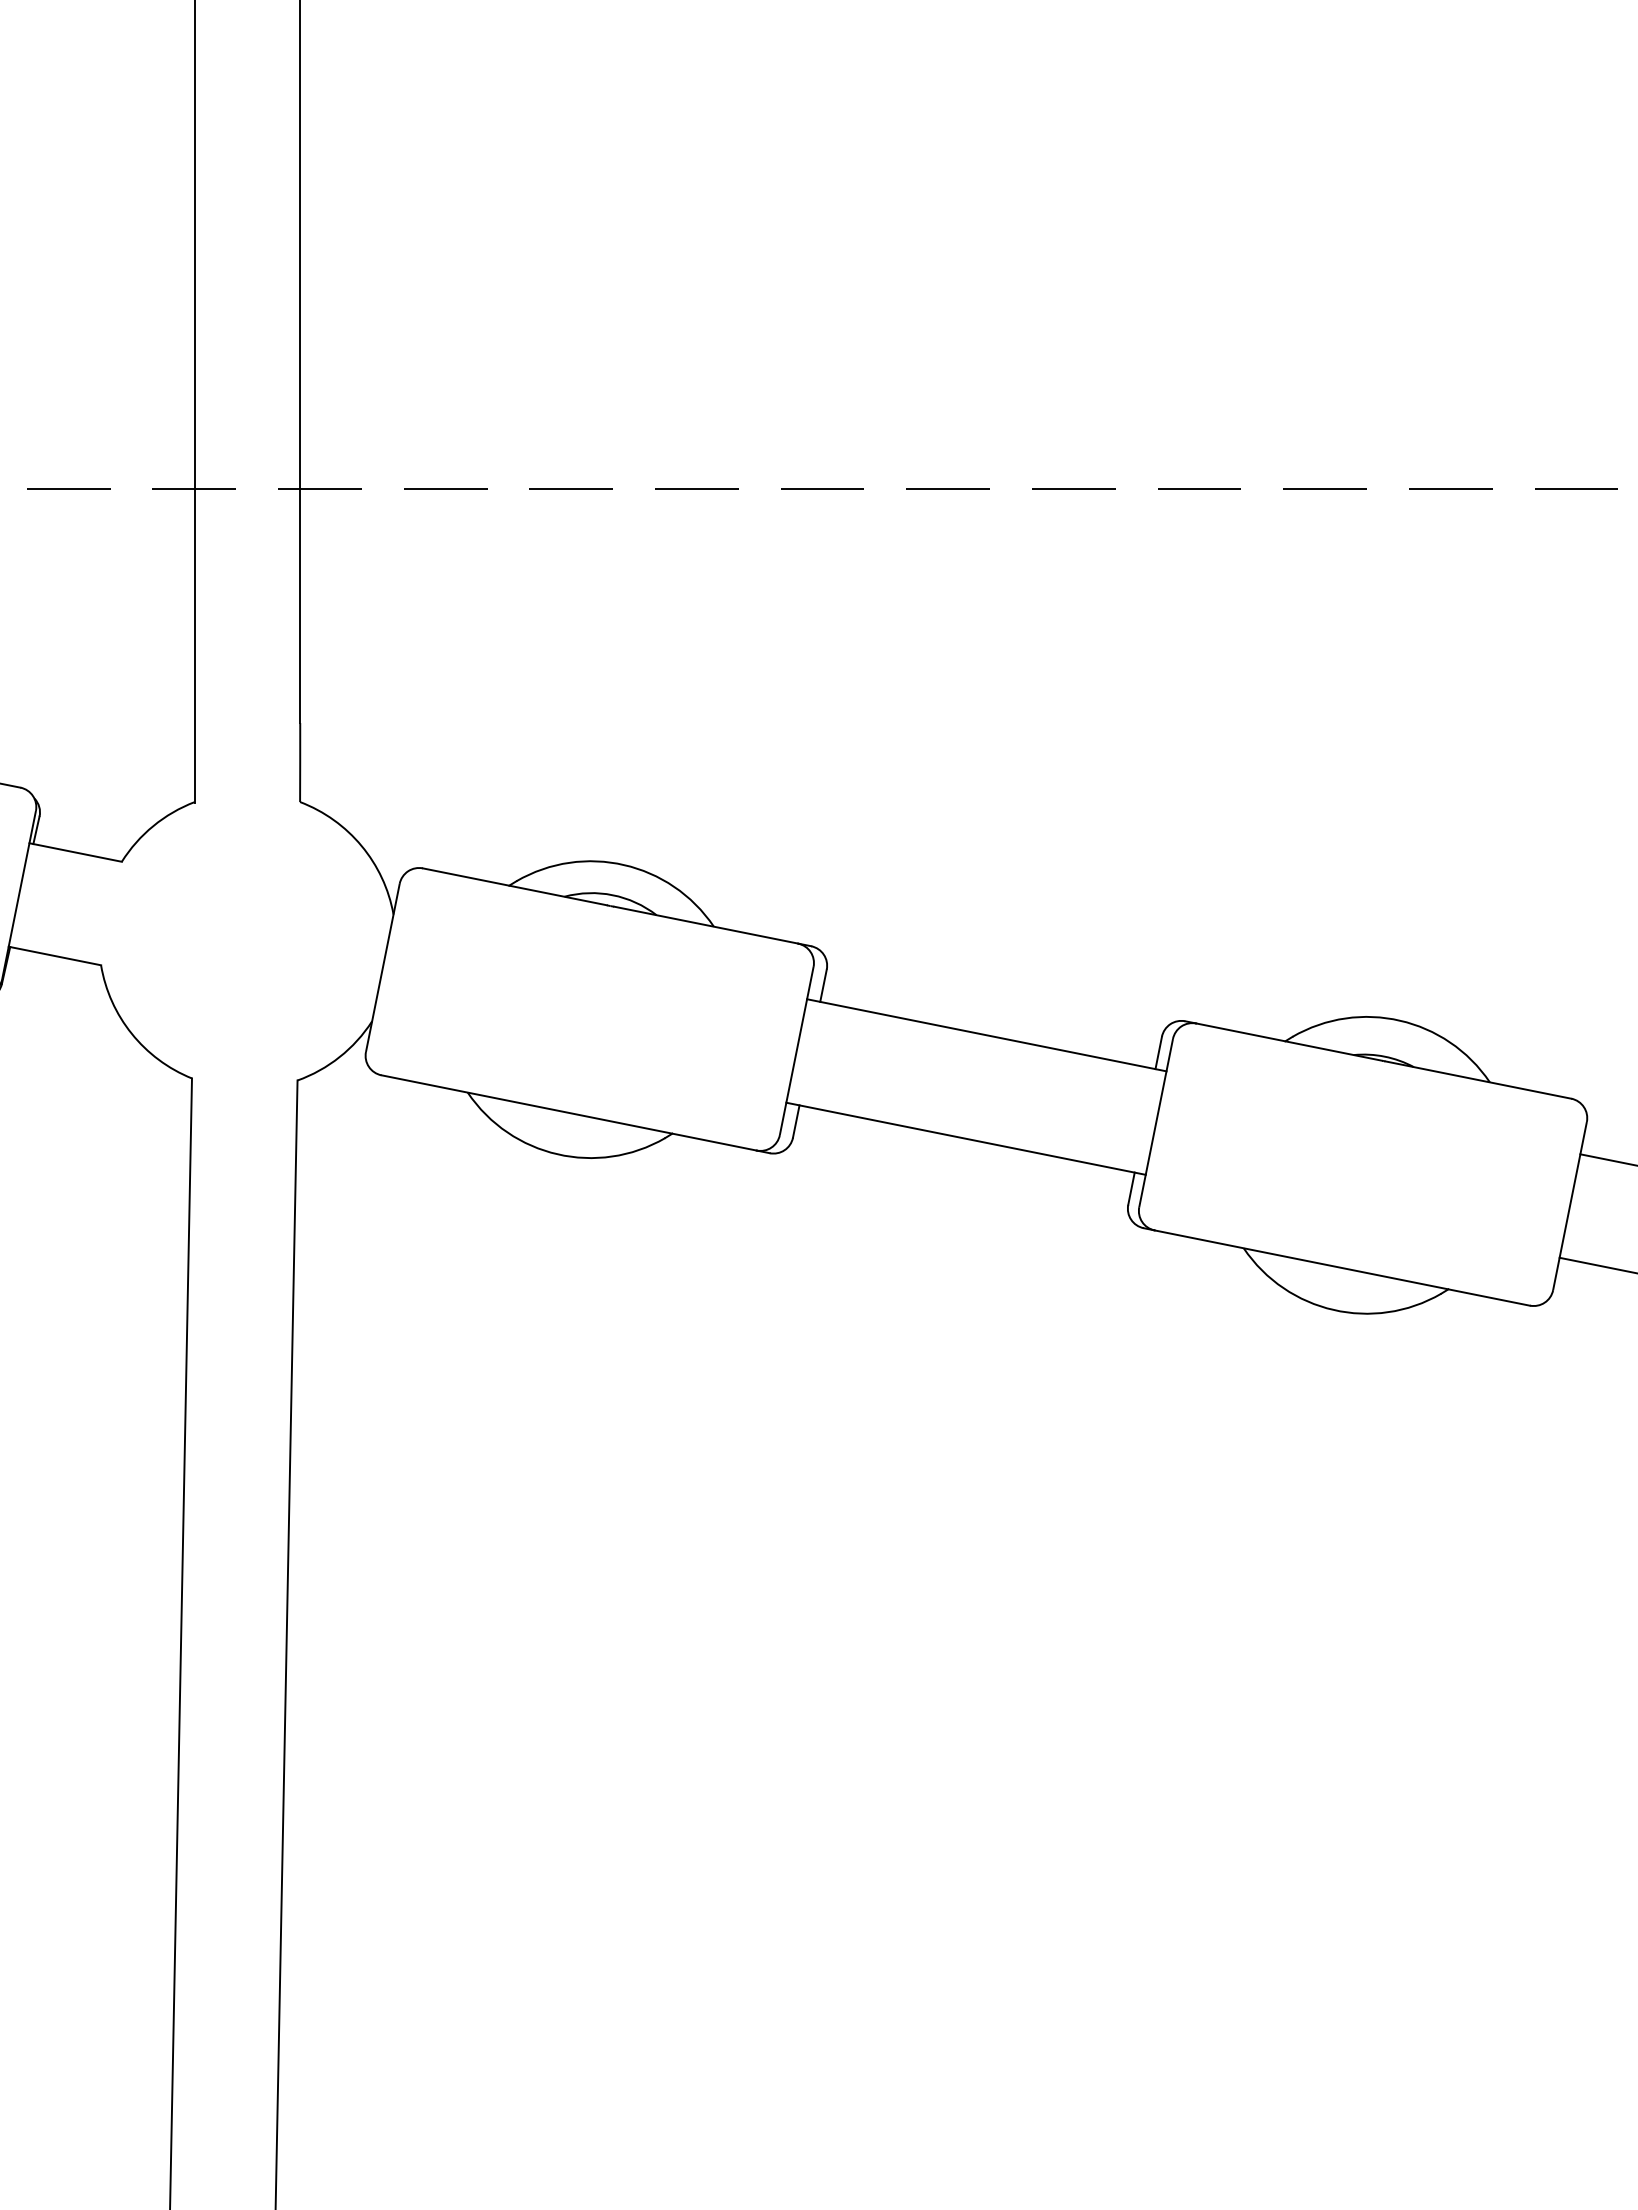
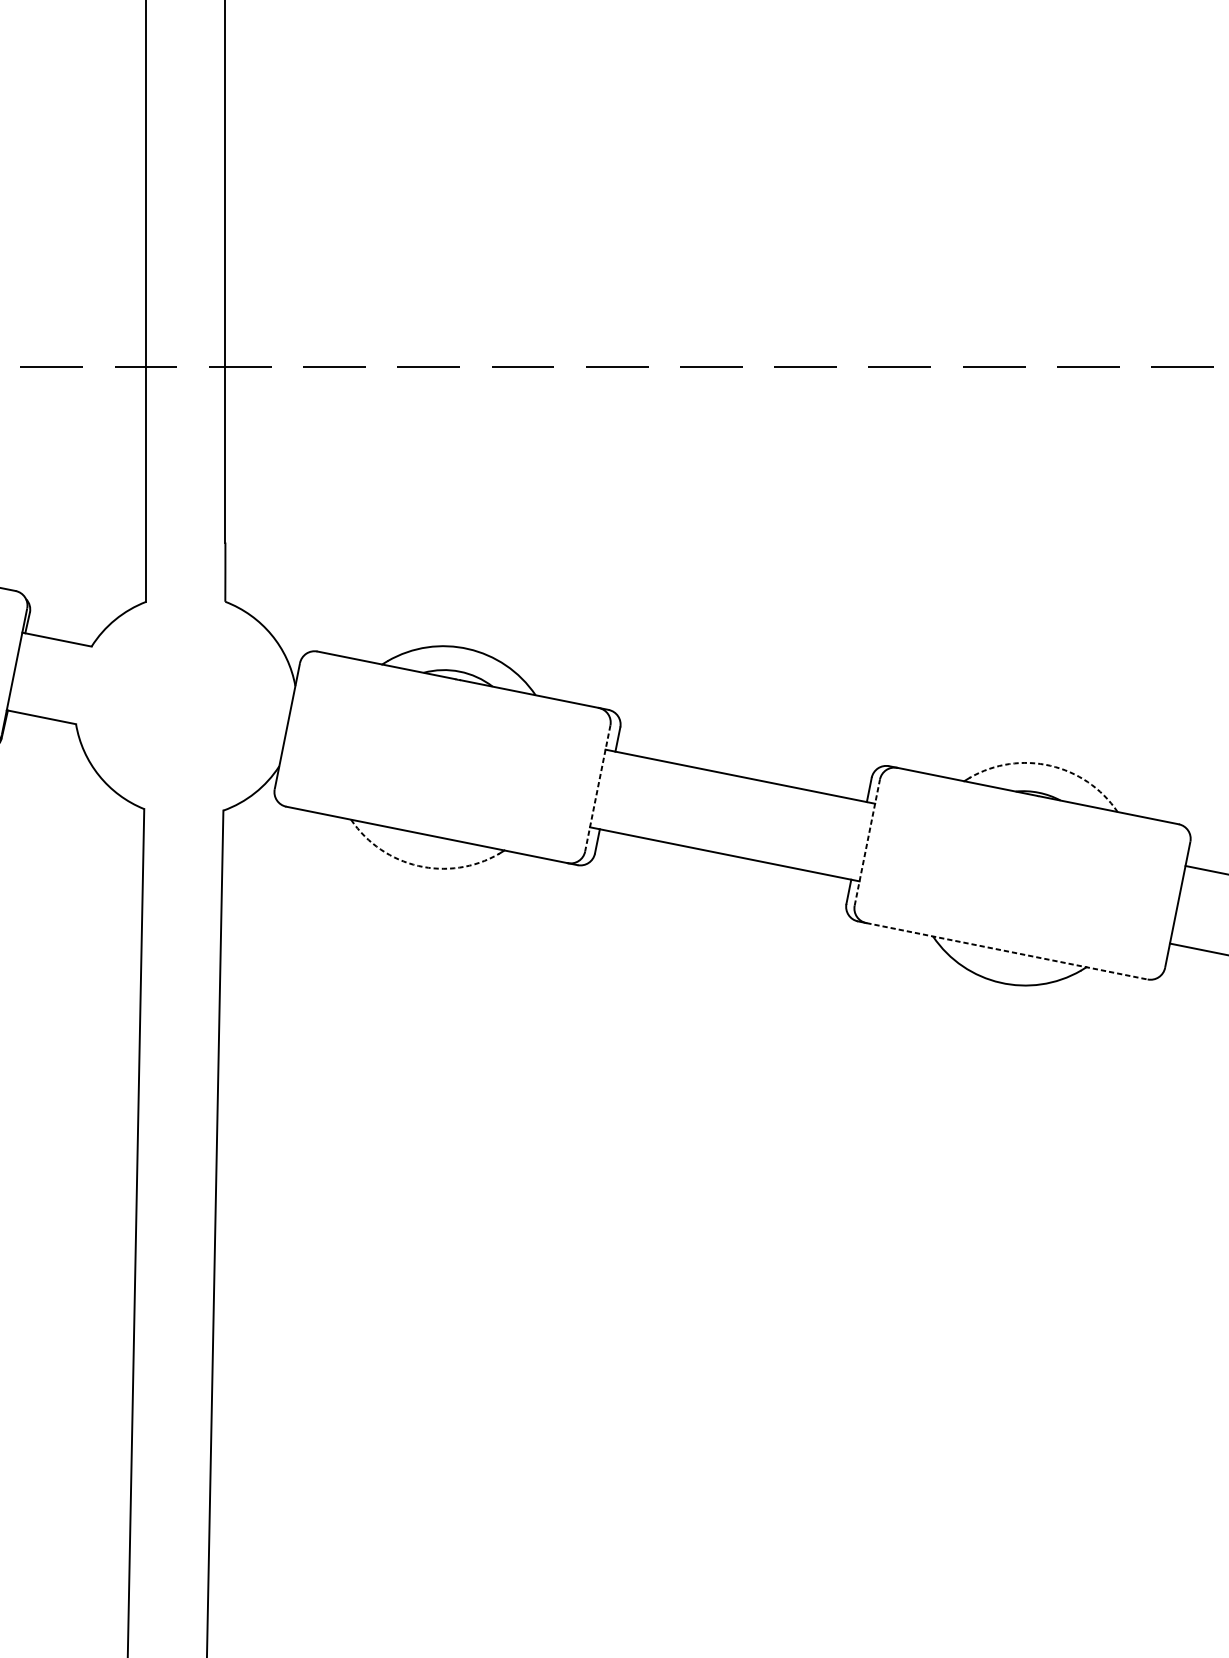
arc: (1400, 1020) -> (1050, 765), solid -> dashed
line: (796, 1051) -> (597, 788), solid -> dashed
line: (1156, 1123) -> (867, 842), solid -> dashed
arc: (557, 1154) -> (418, 866), solid -> dashed
line: (1342, 1268) -> (1007, 951), solid -> dashed

